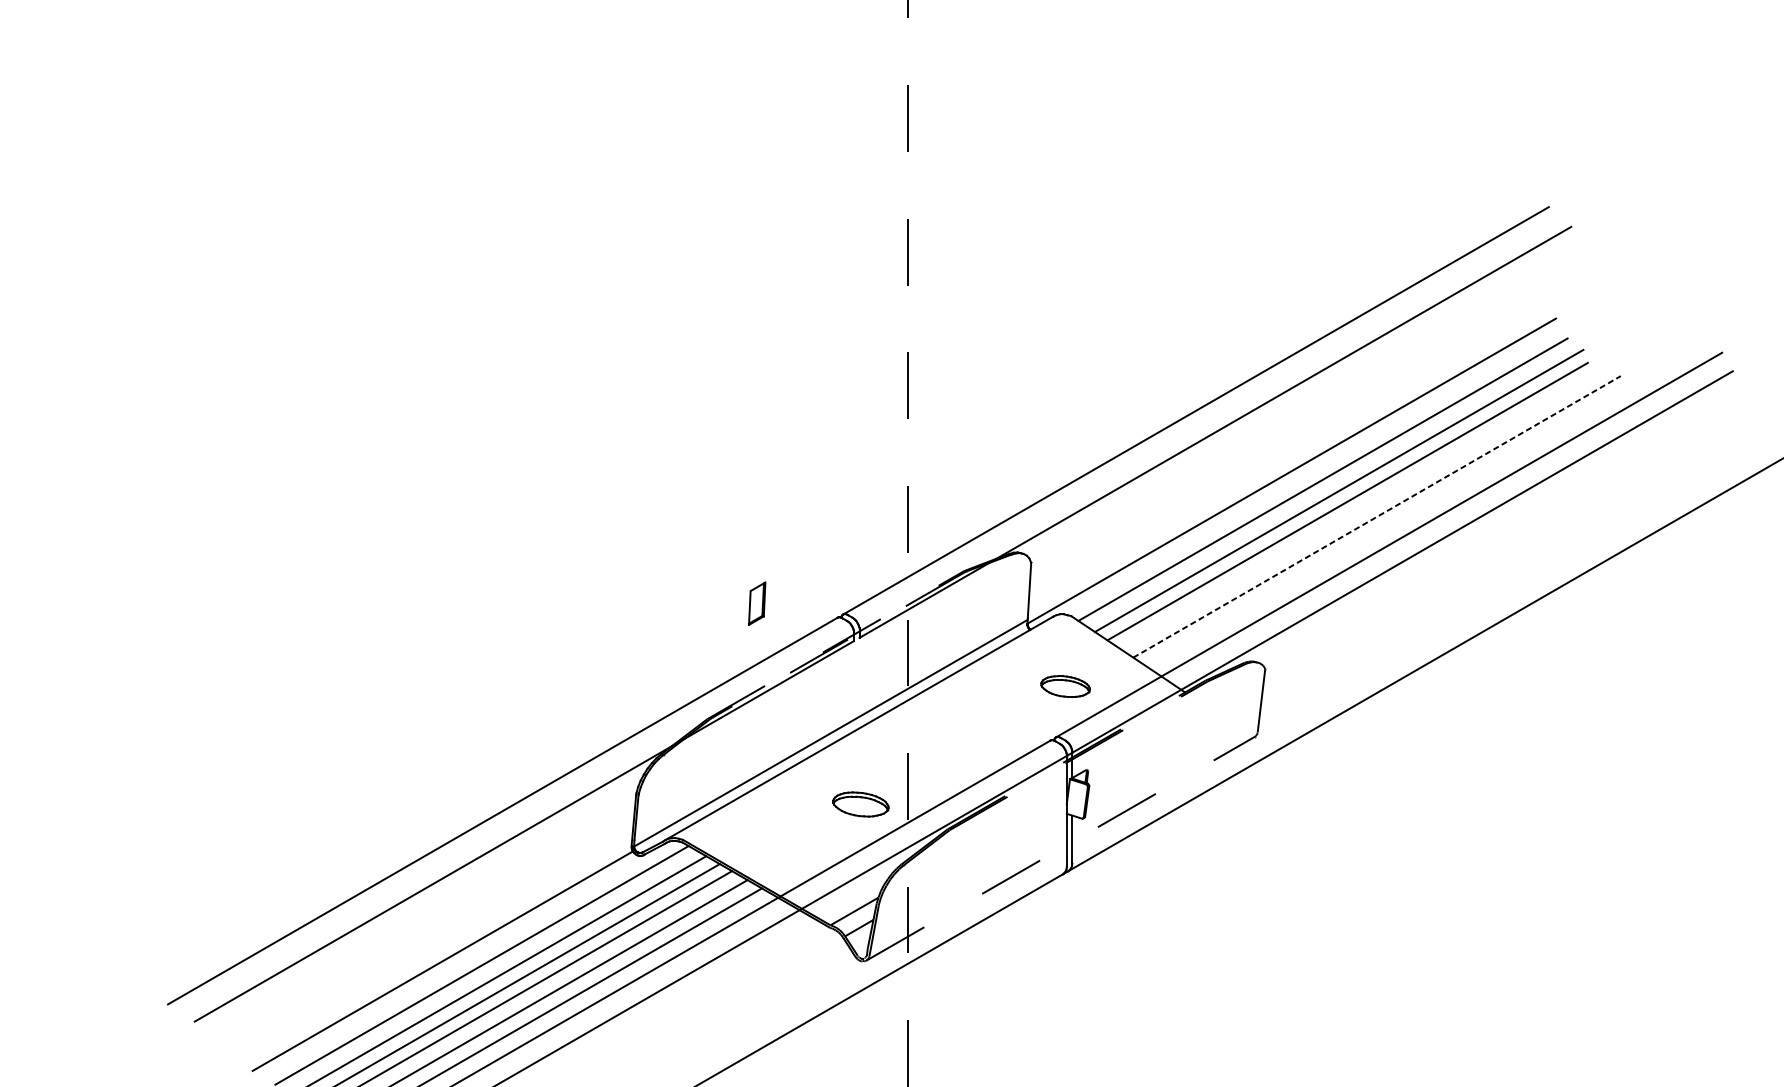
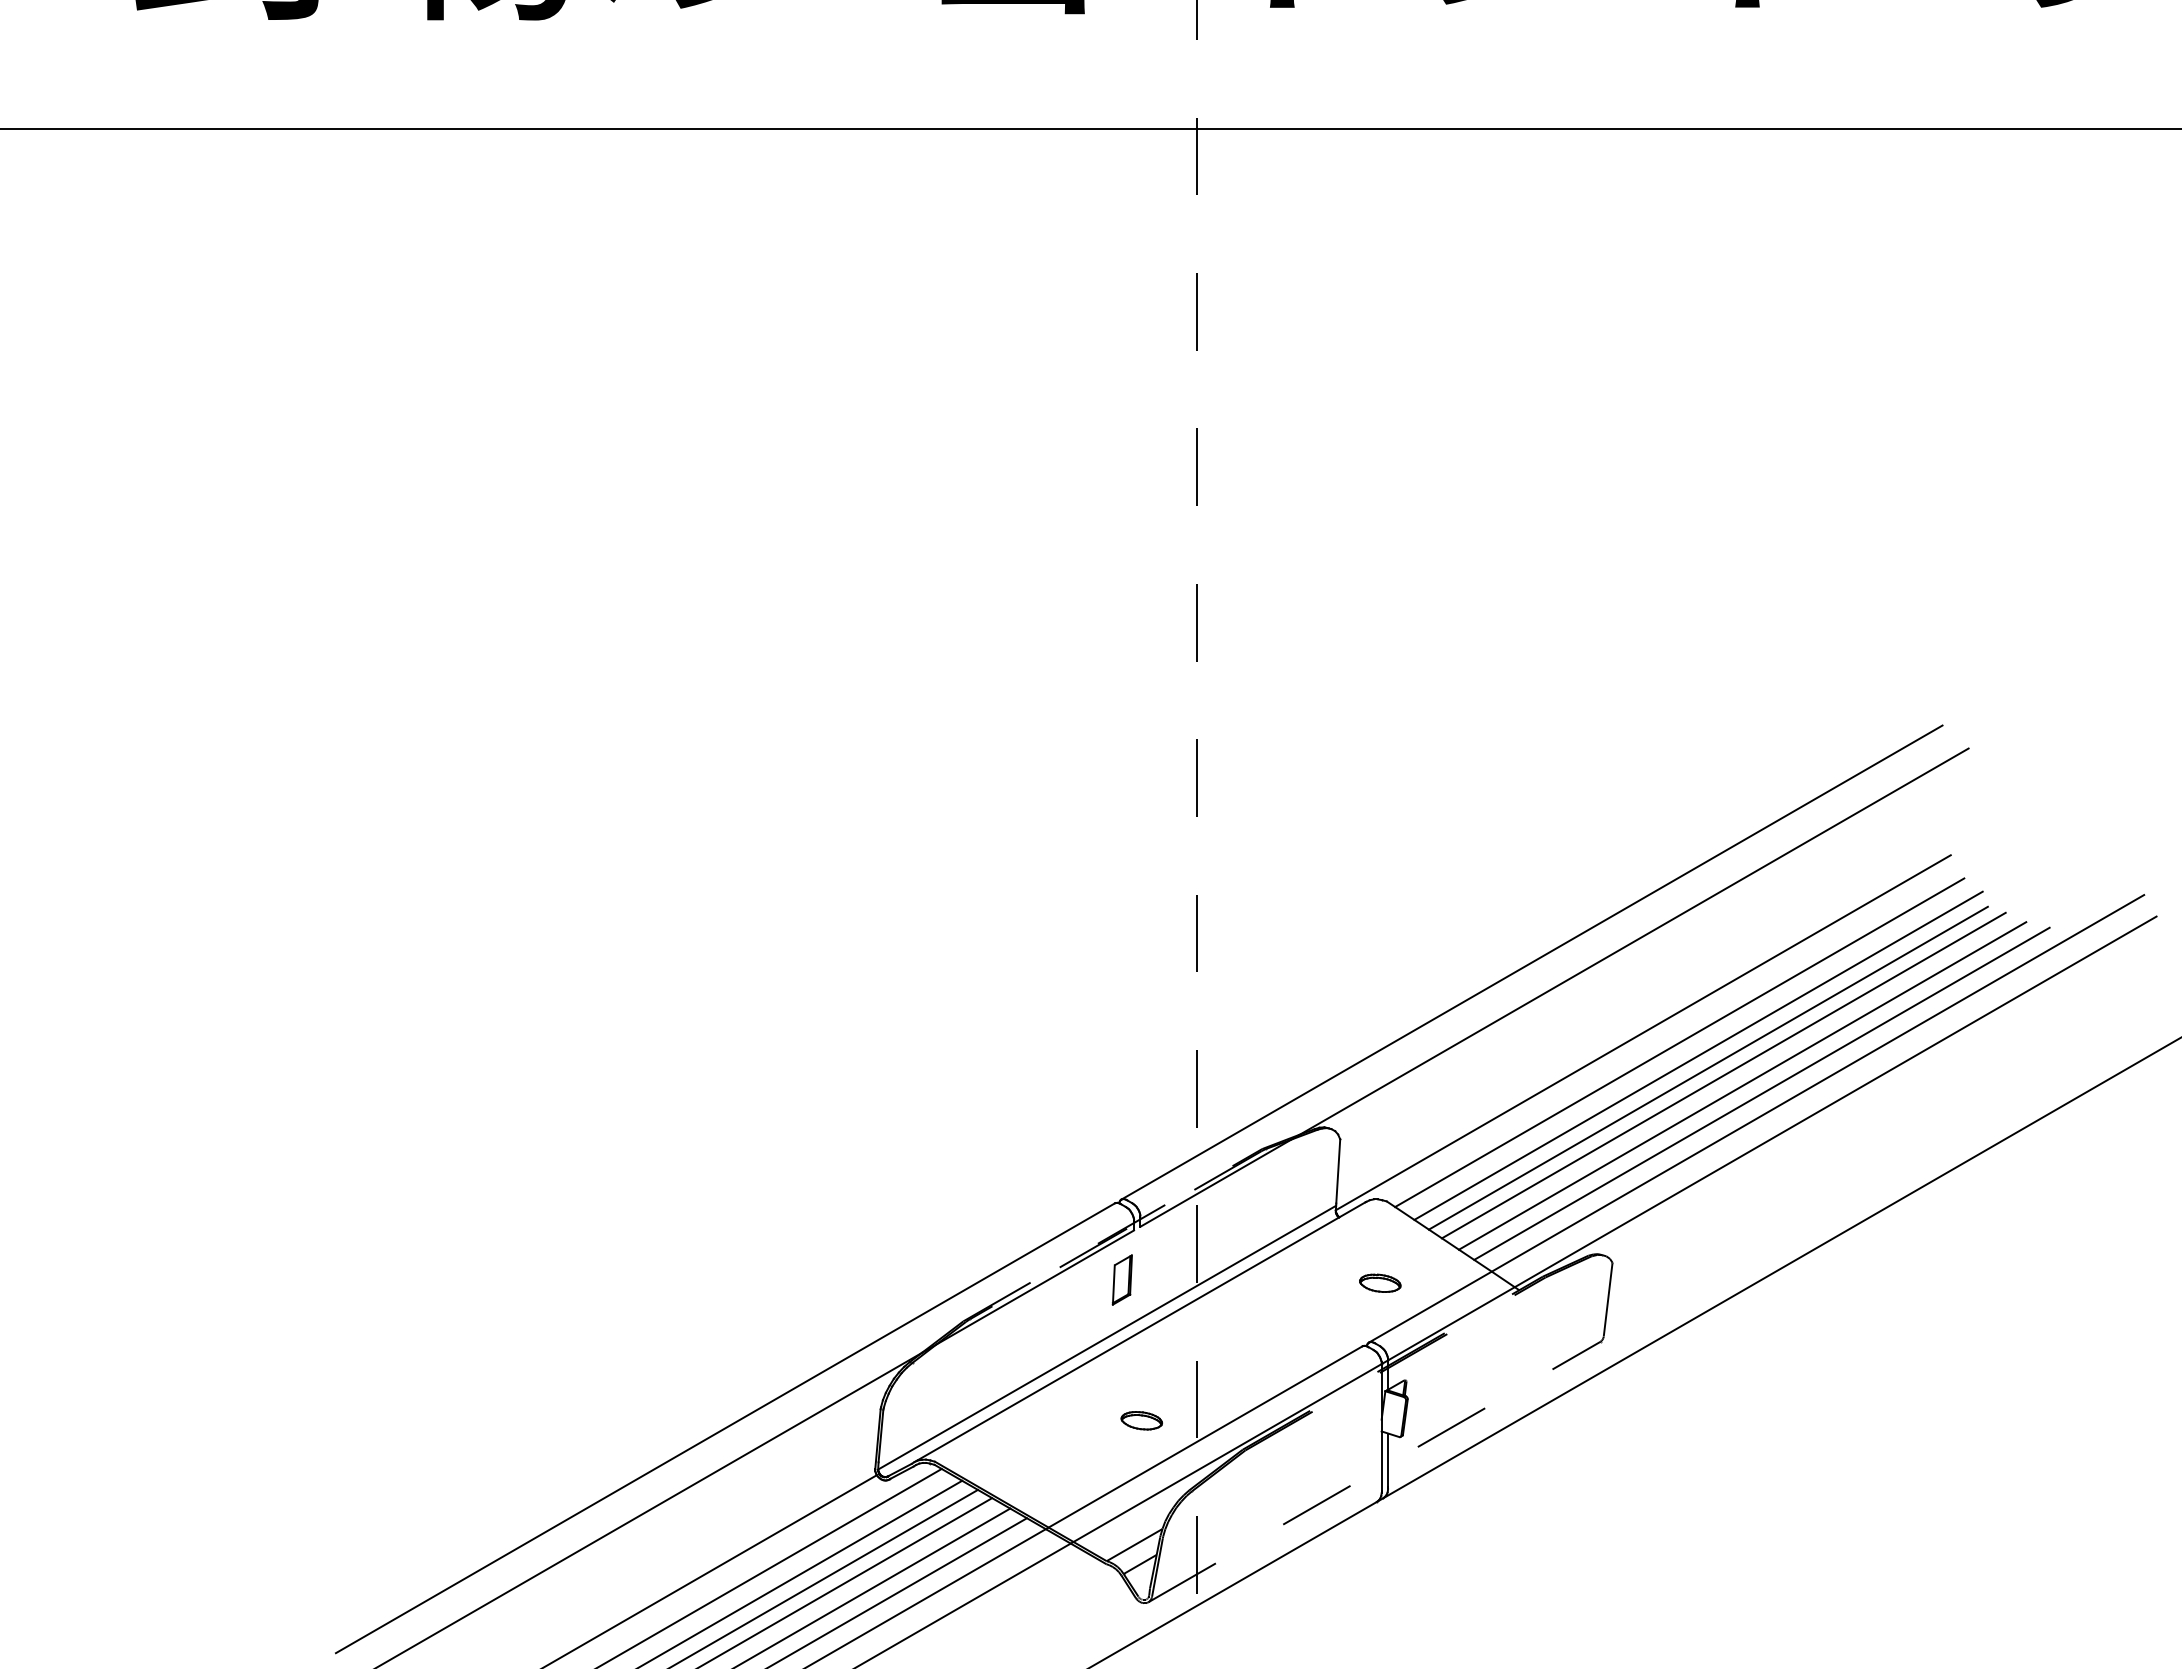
line: (1360, 507) -> (1723, 1075), added
line: (1376, 516) -> (1742, 1085), dashed -> solid
line: (1393, 523) -> (1761, 1093), added
part: (756, 603) -> (1121, 1279), moved
part: (1065, 685) -> (1380, 1282), size x0.71
part: (860, 804) -> (1141, 1420), size x0.62

